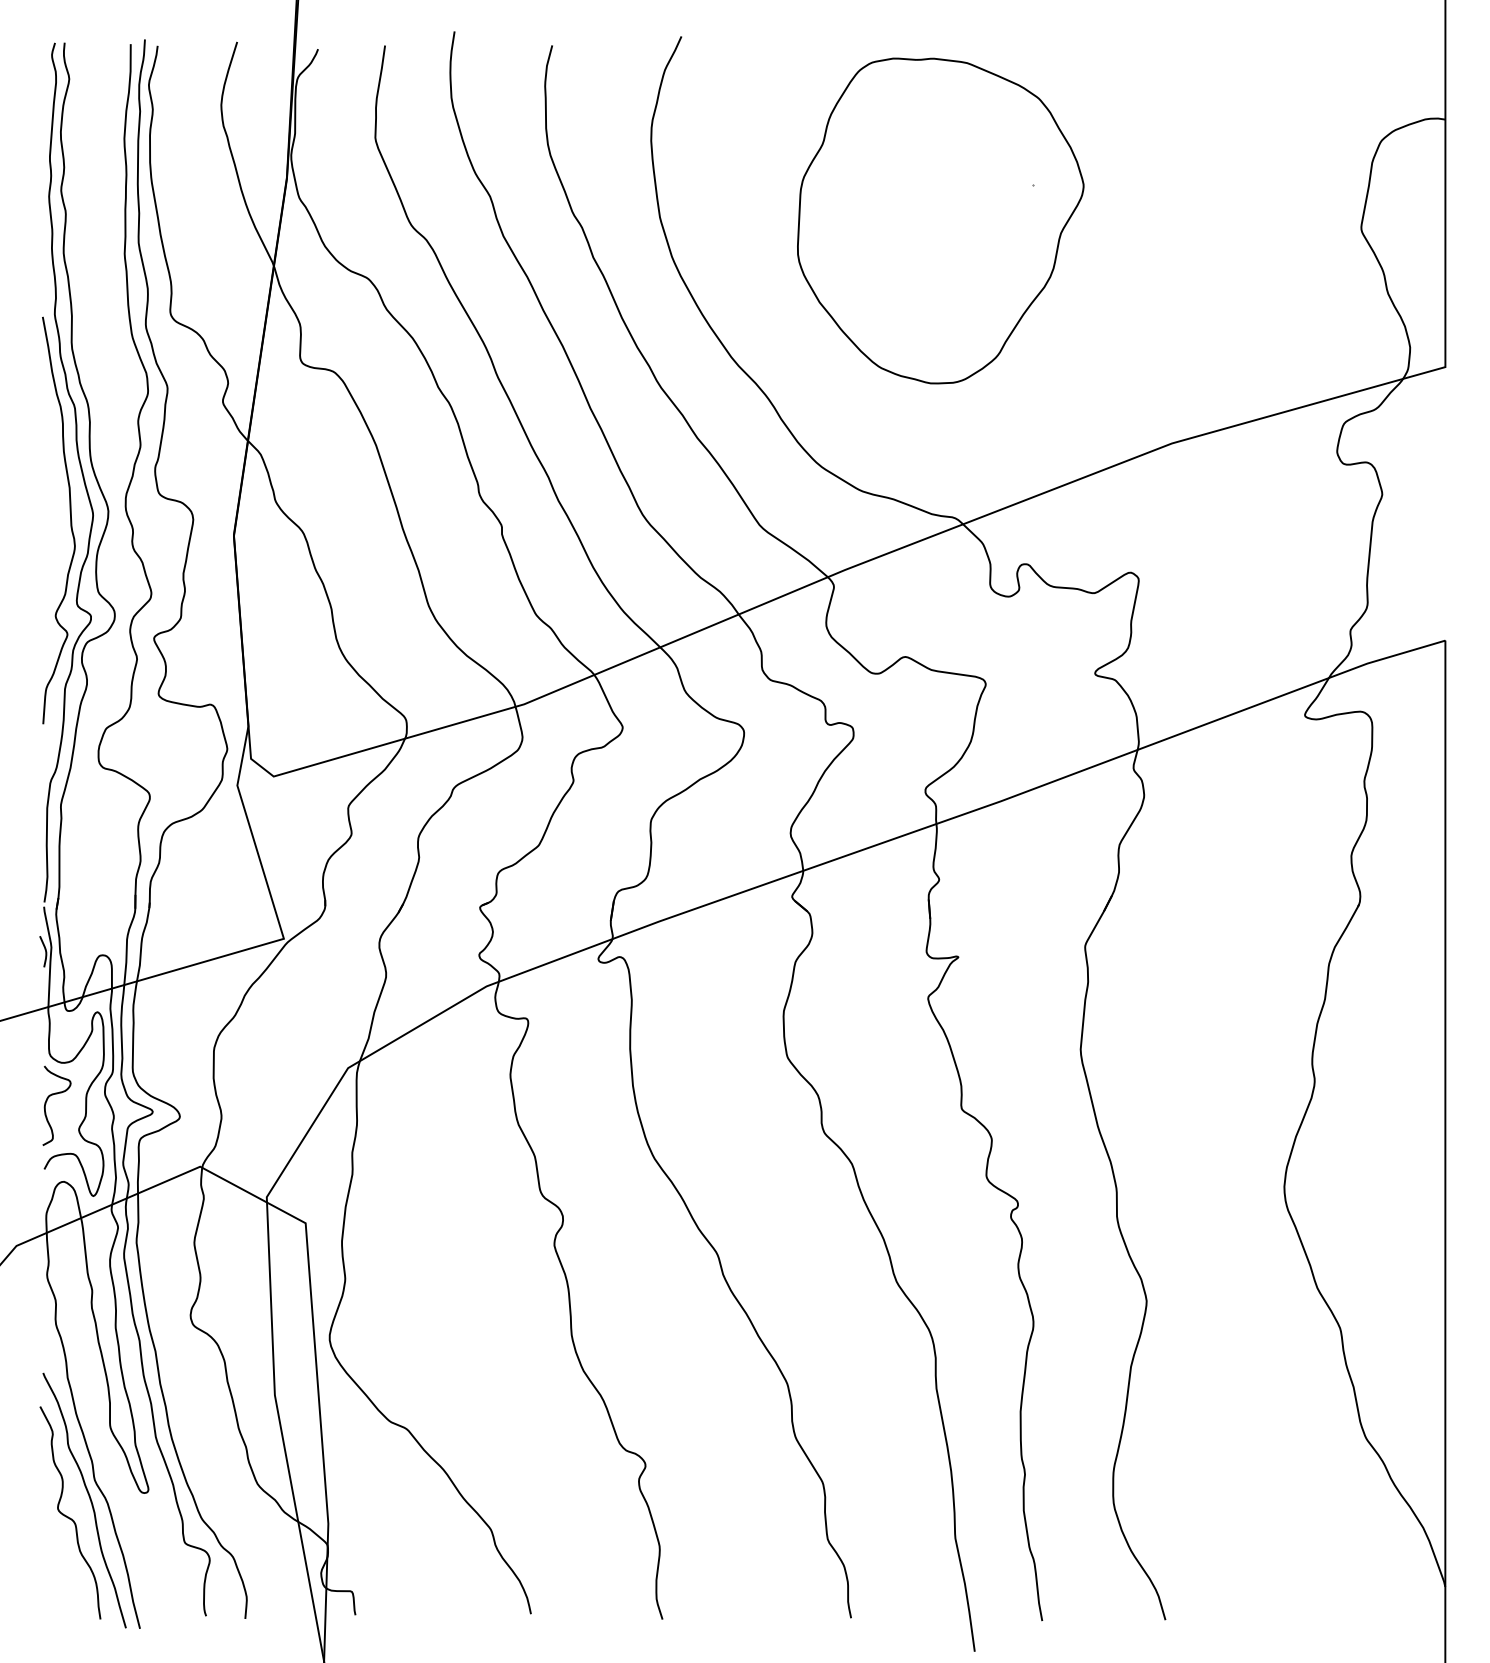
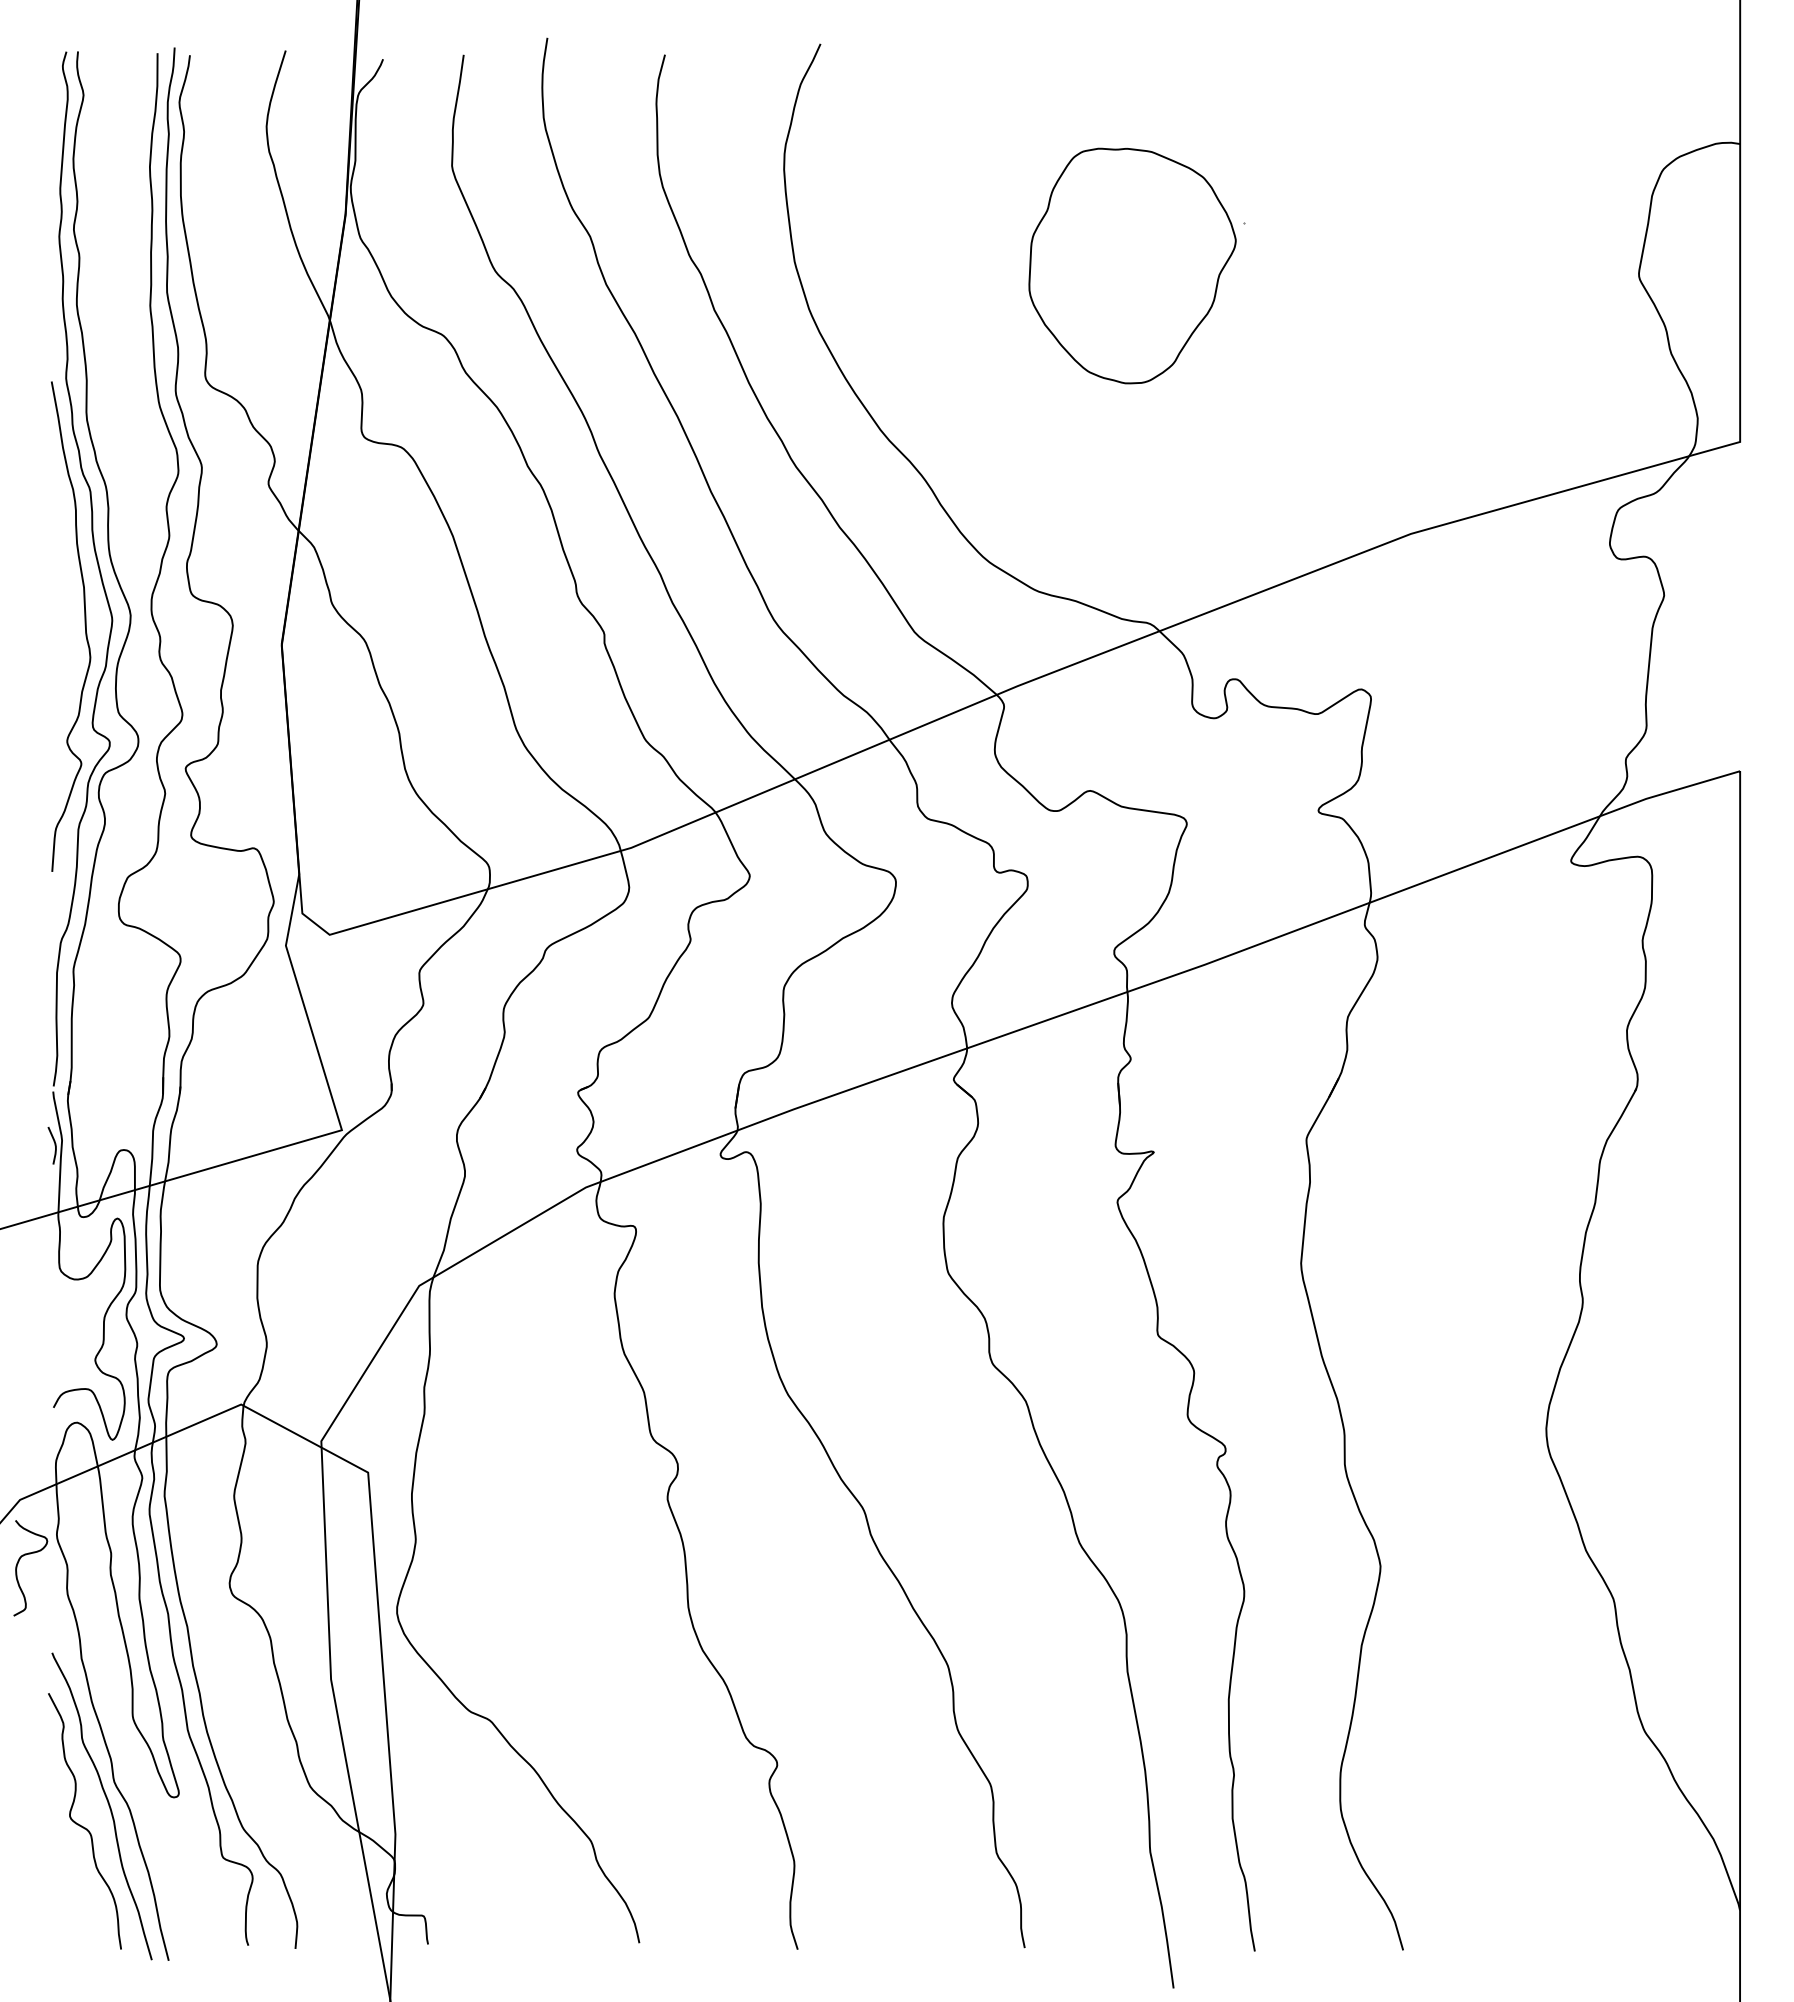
part: (940, 220) -> (1132, 265), size x0.6
curve: (46, 1102) -> (18, 1564), moved

